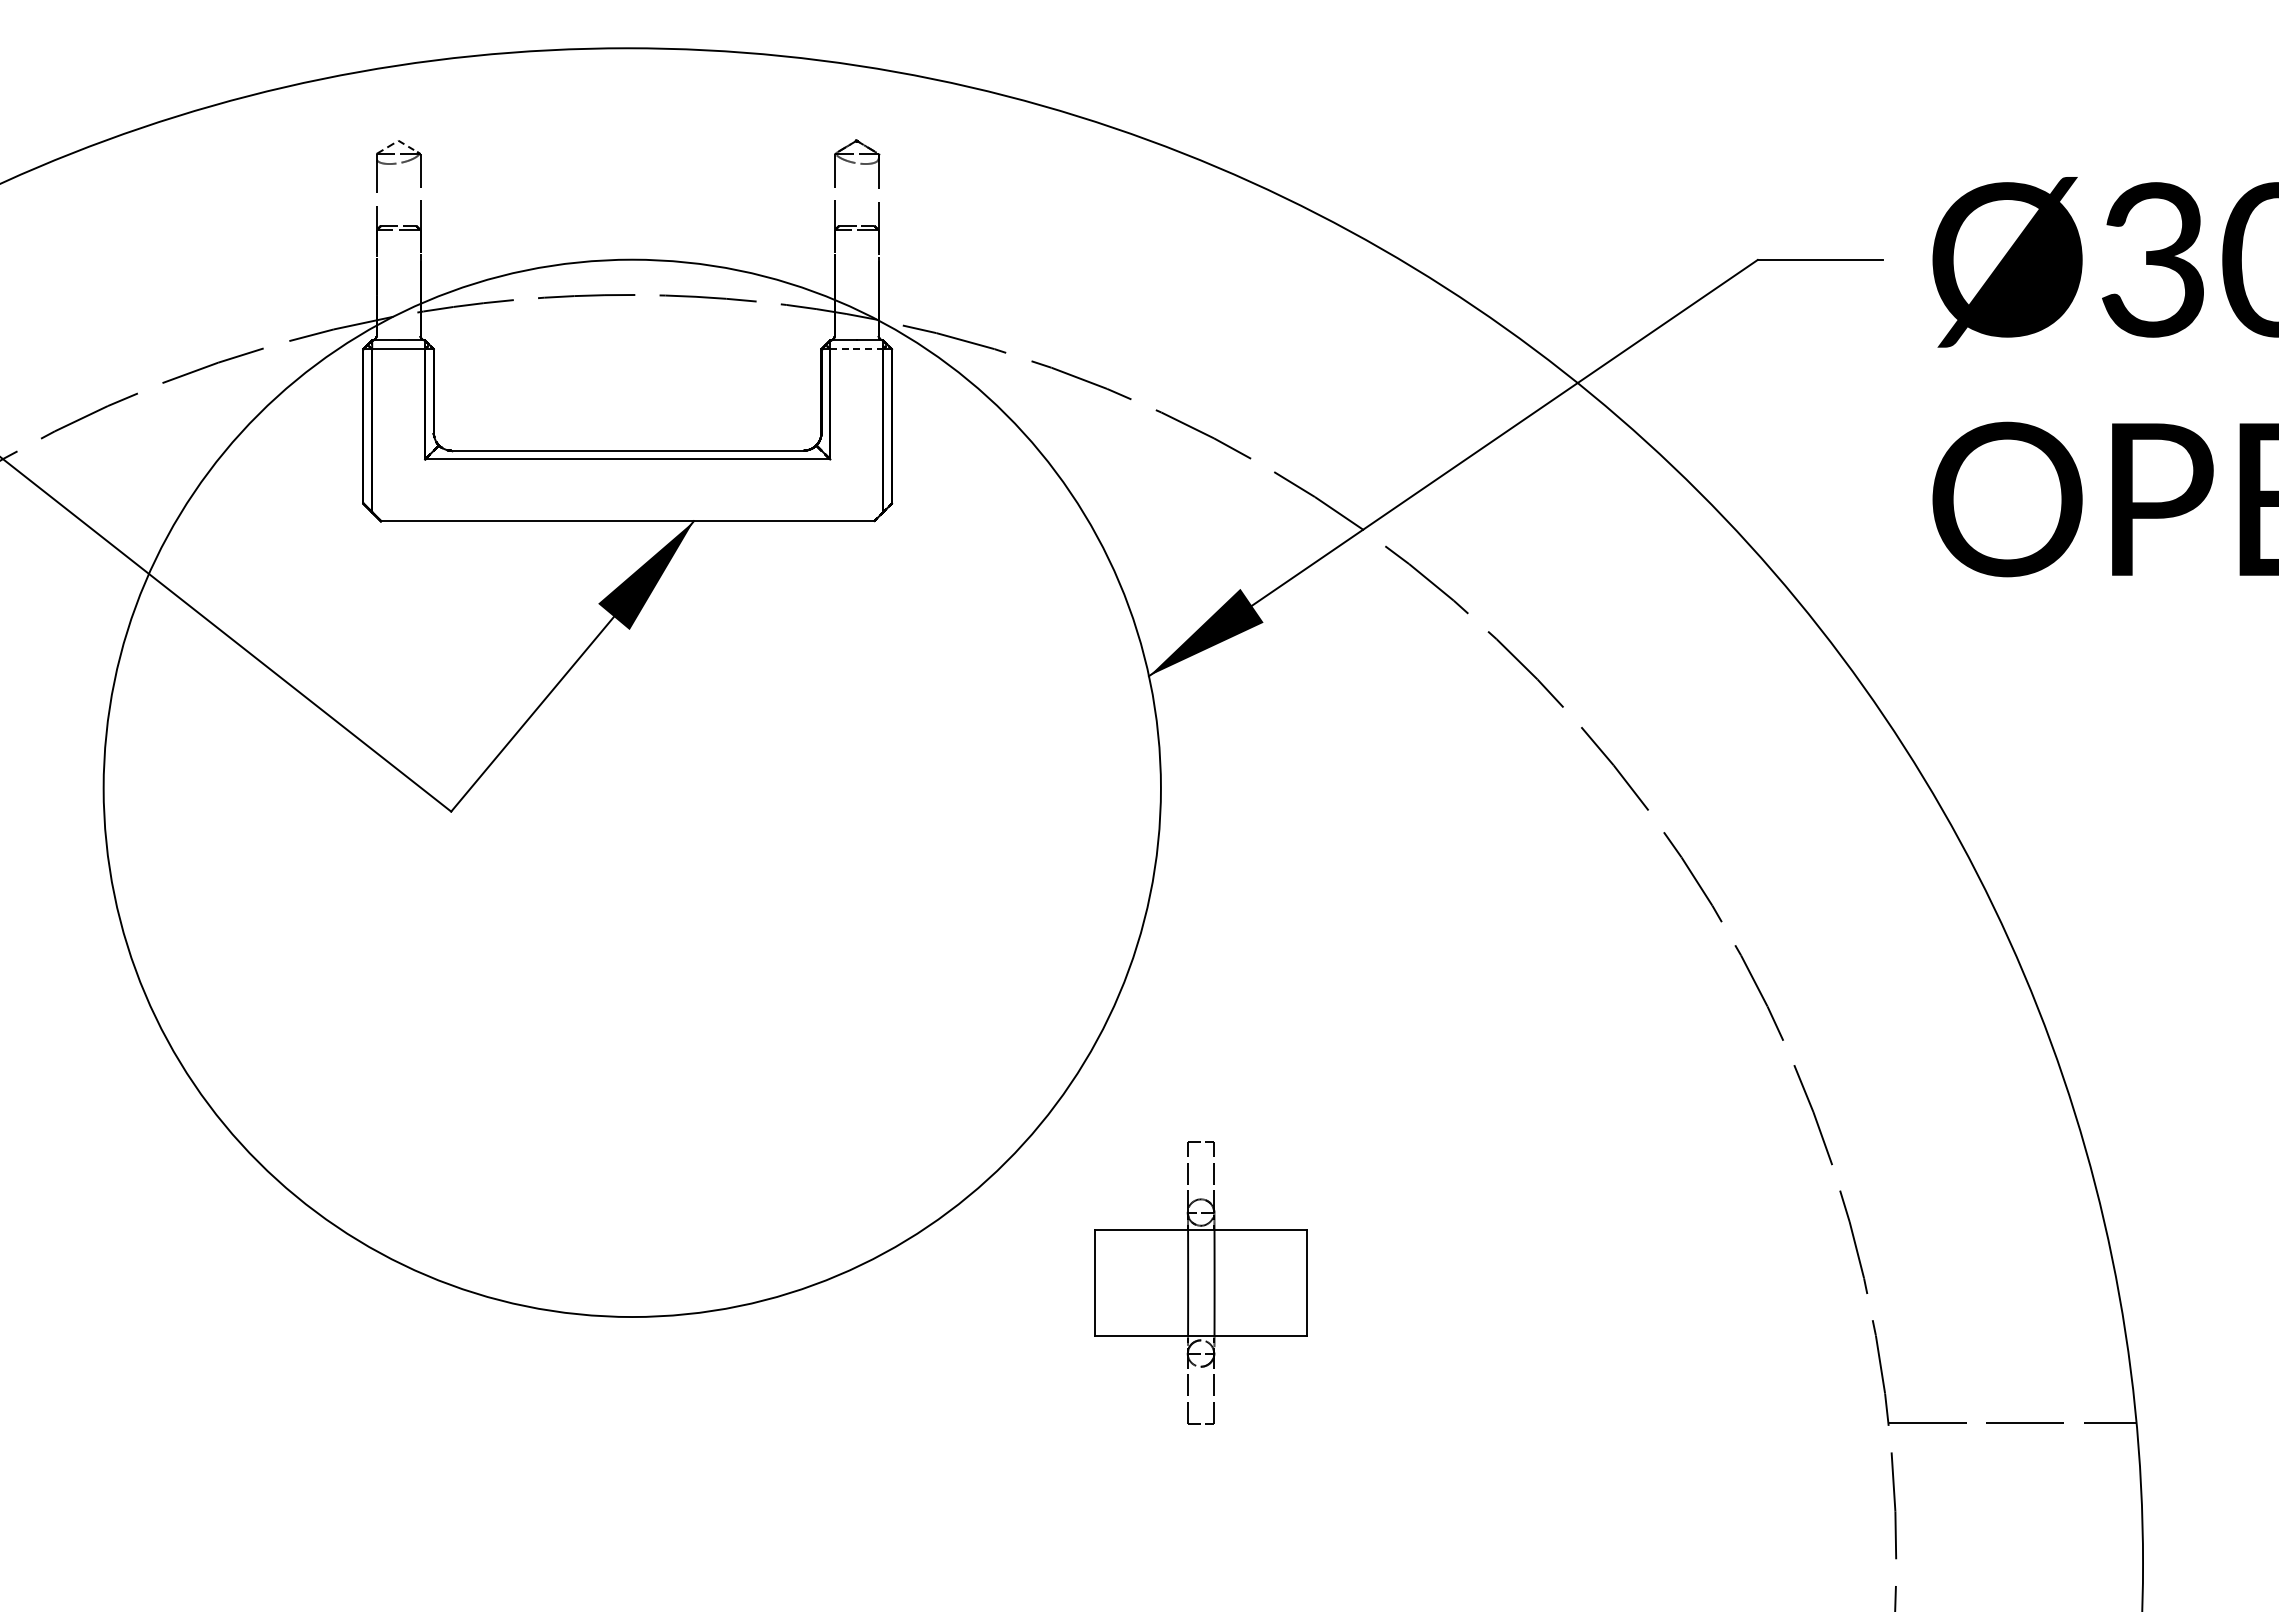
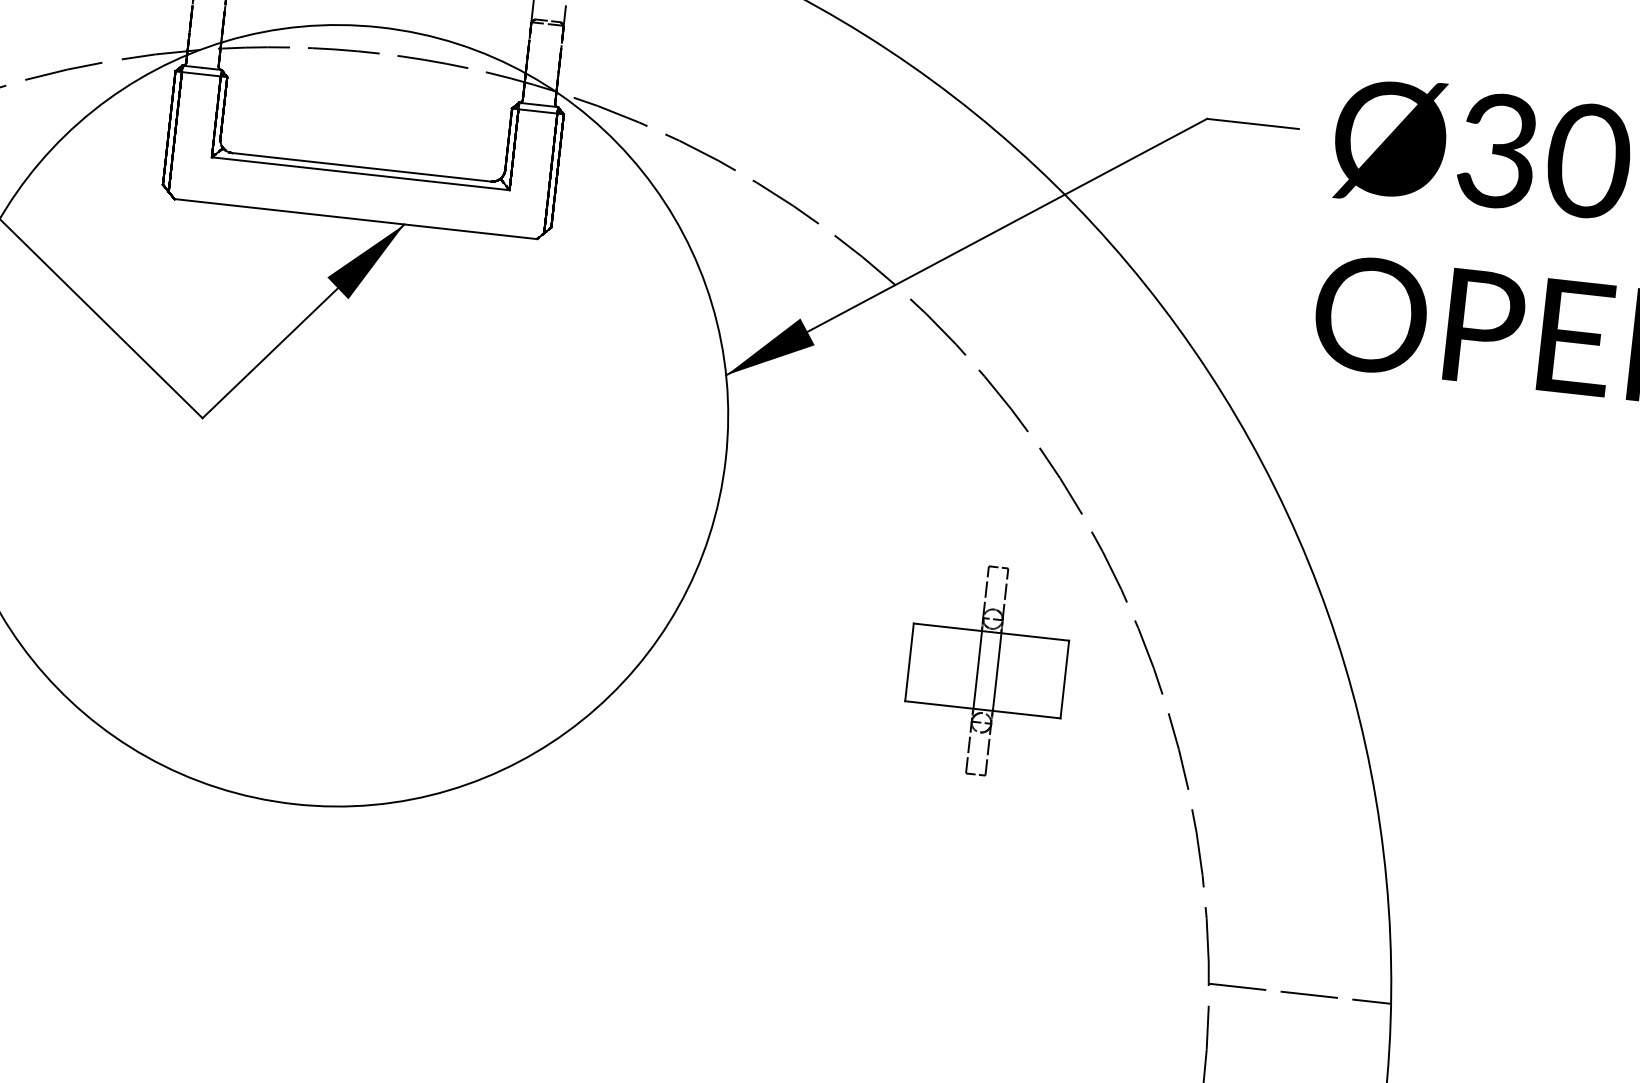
line: (857, 349) -> (538, 111), dashed -> solid
part: (1200, 1282) -> (986, 670), moved

